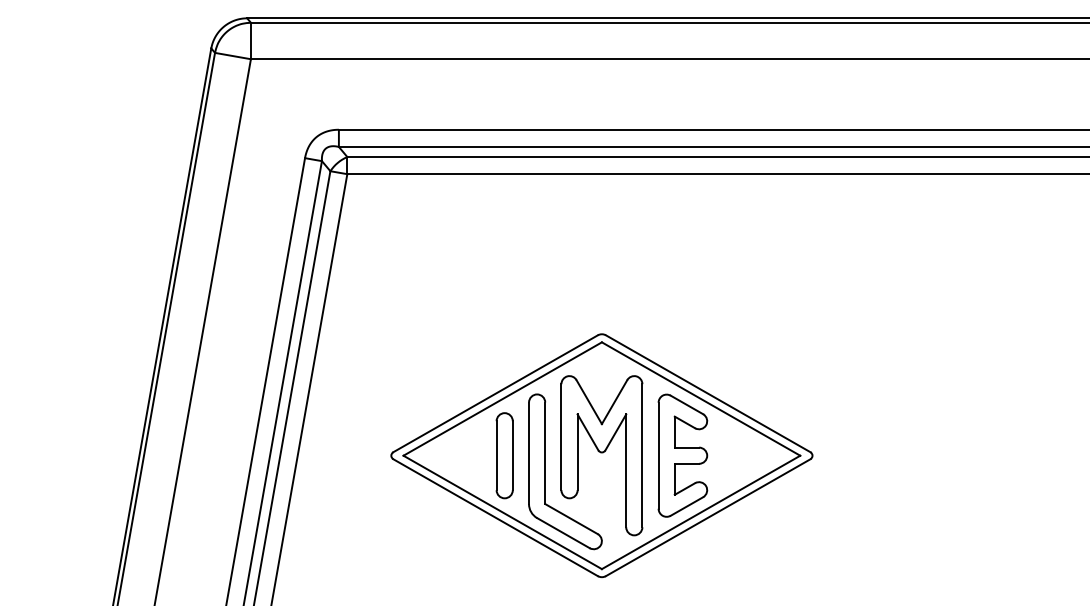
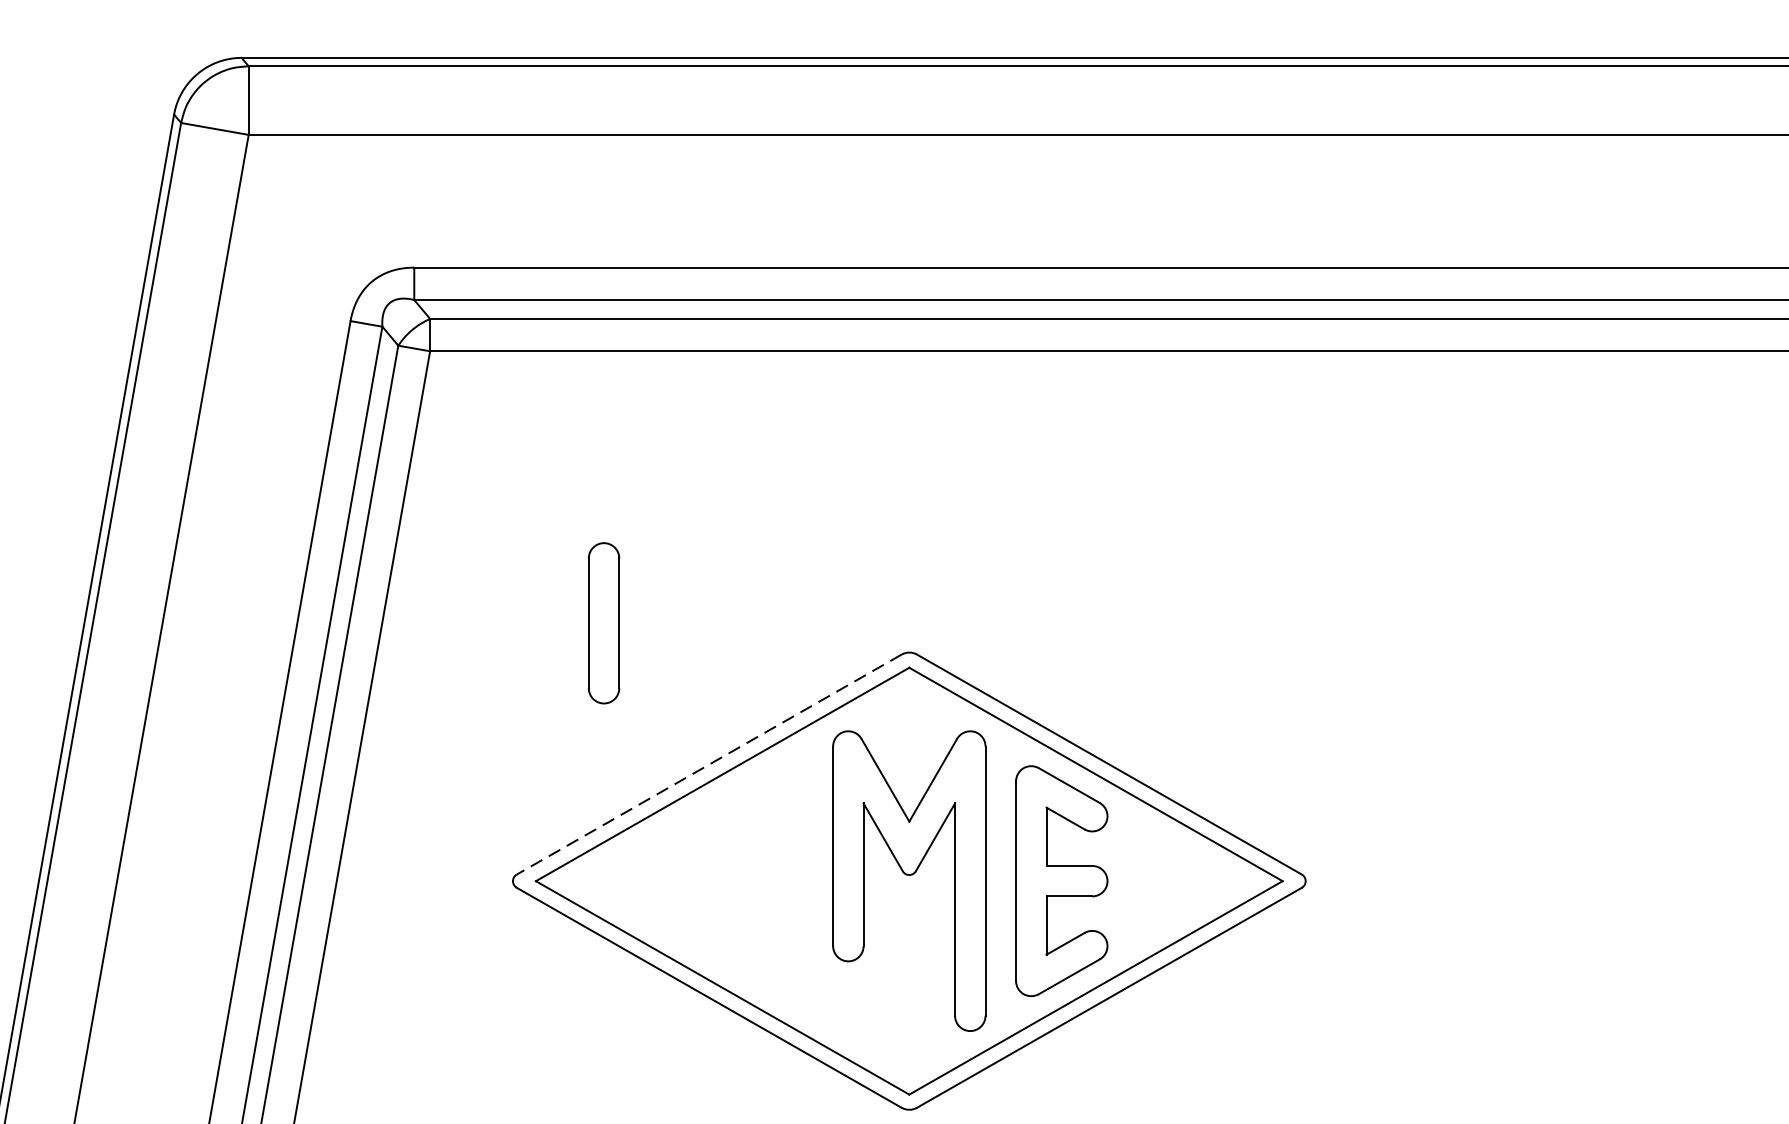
line: (495, 393) -> (709, 764), solid -> dashed
part: (504, 455) -> (603, 622), moved
part: (545, 471) -> (803, 910), removed

